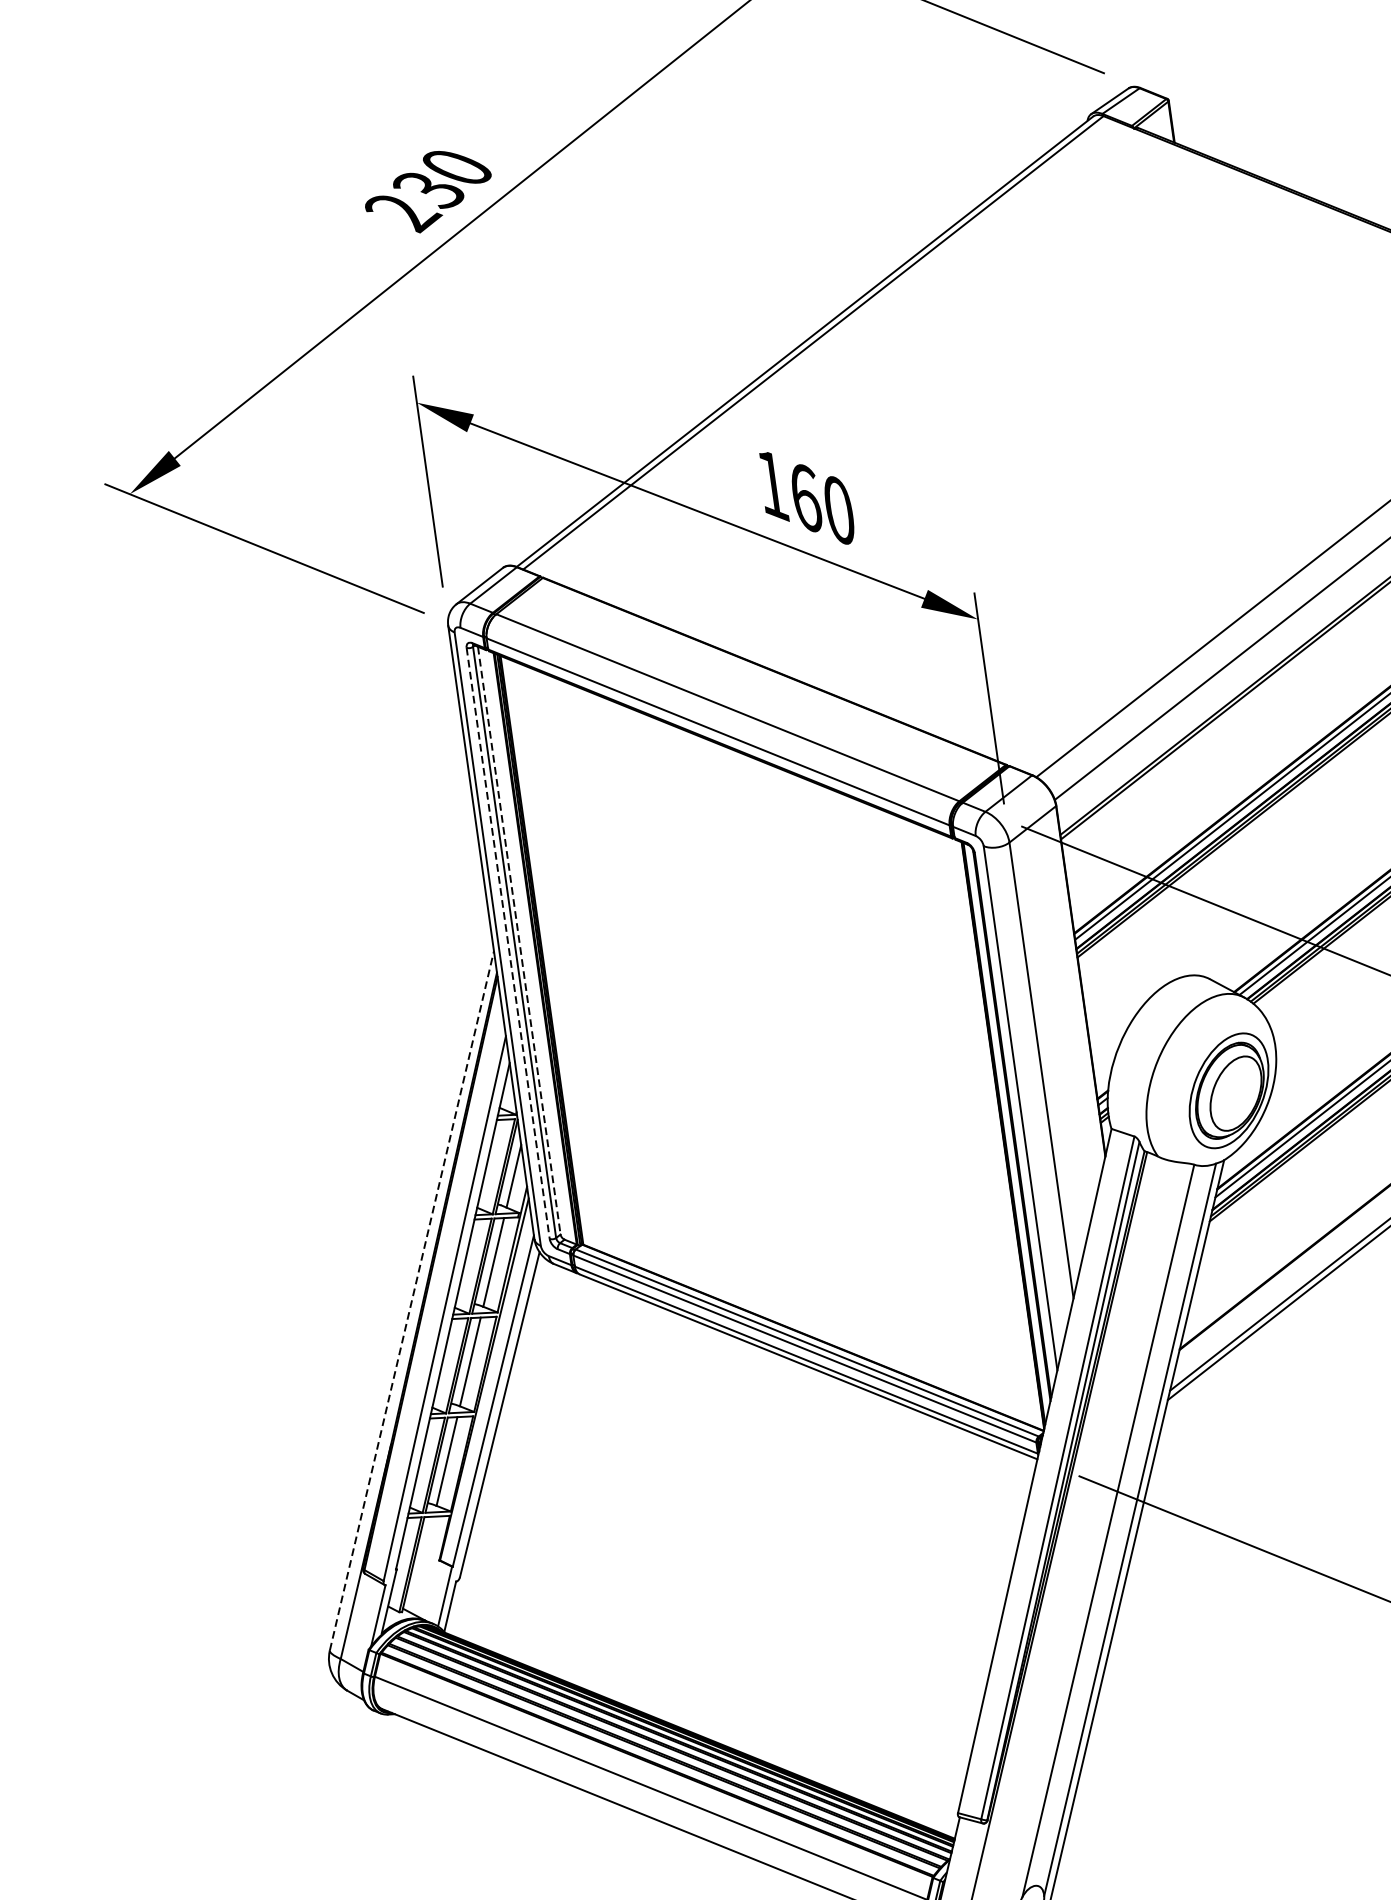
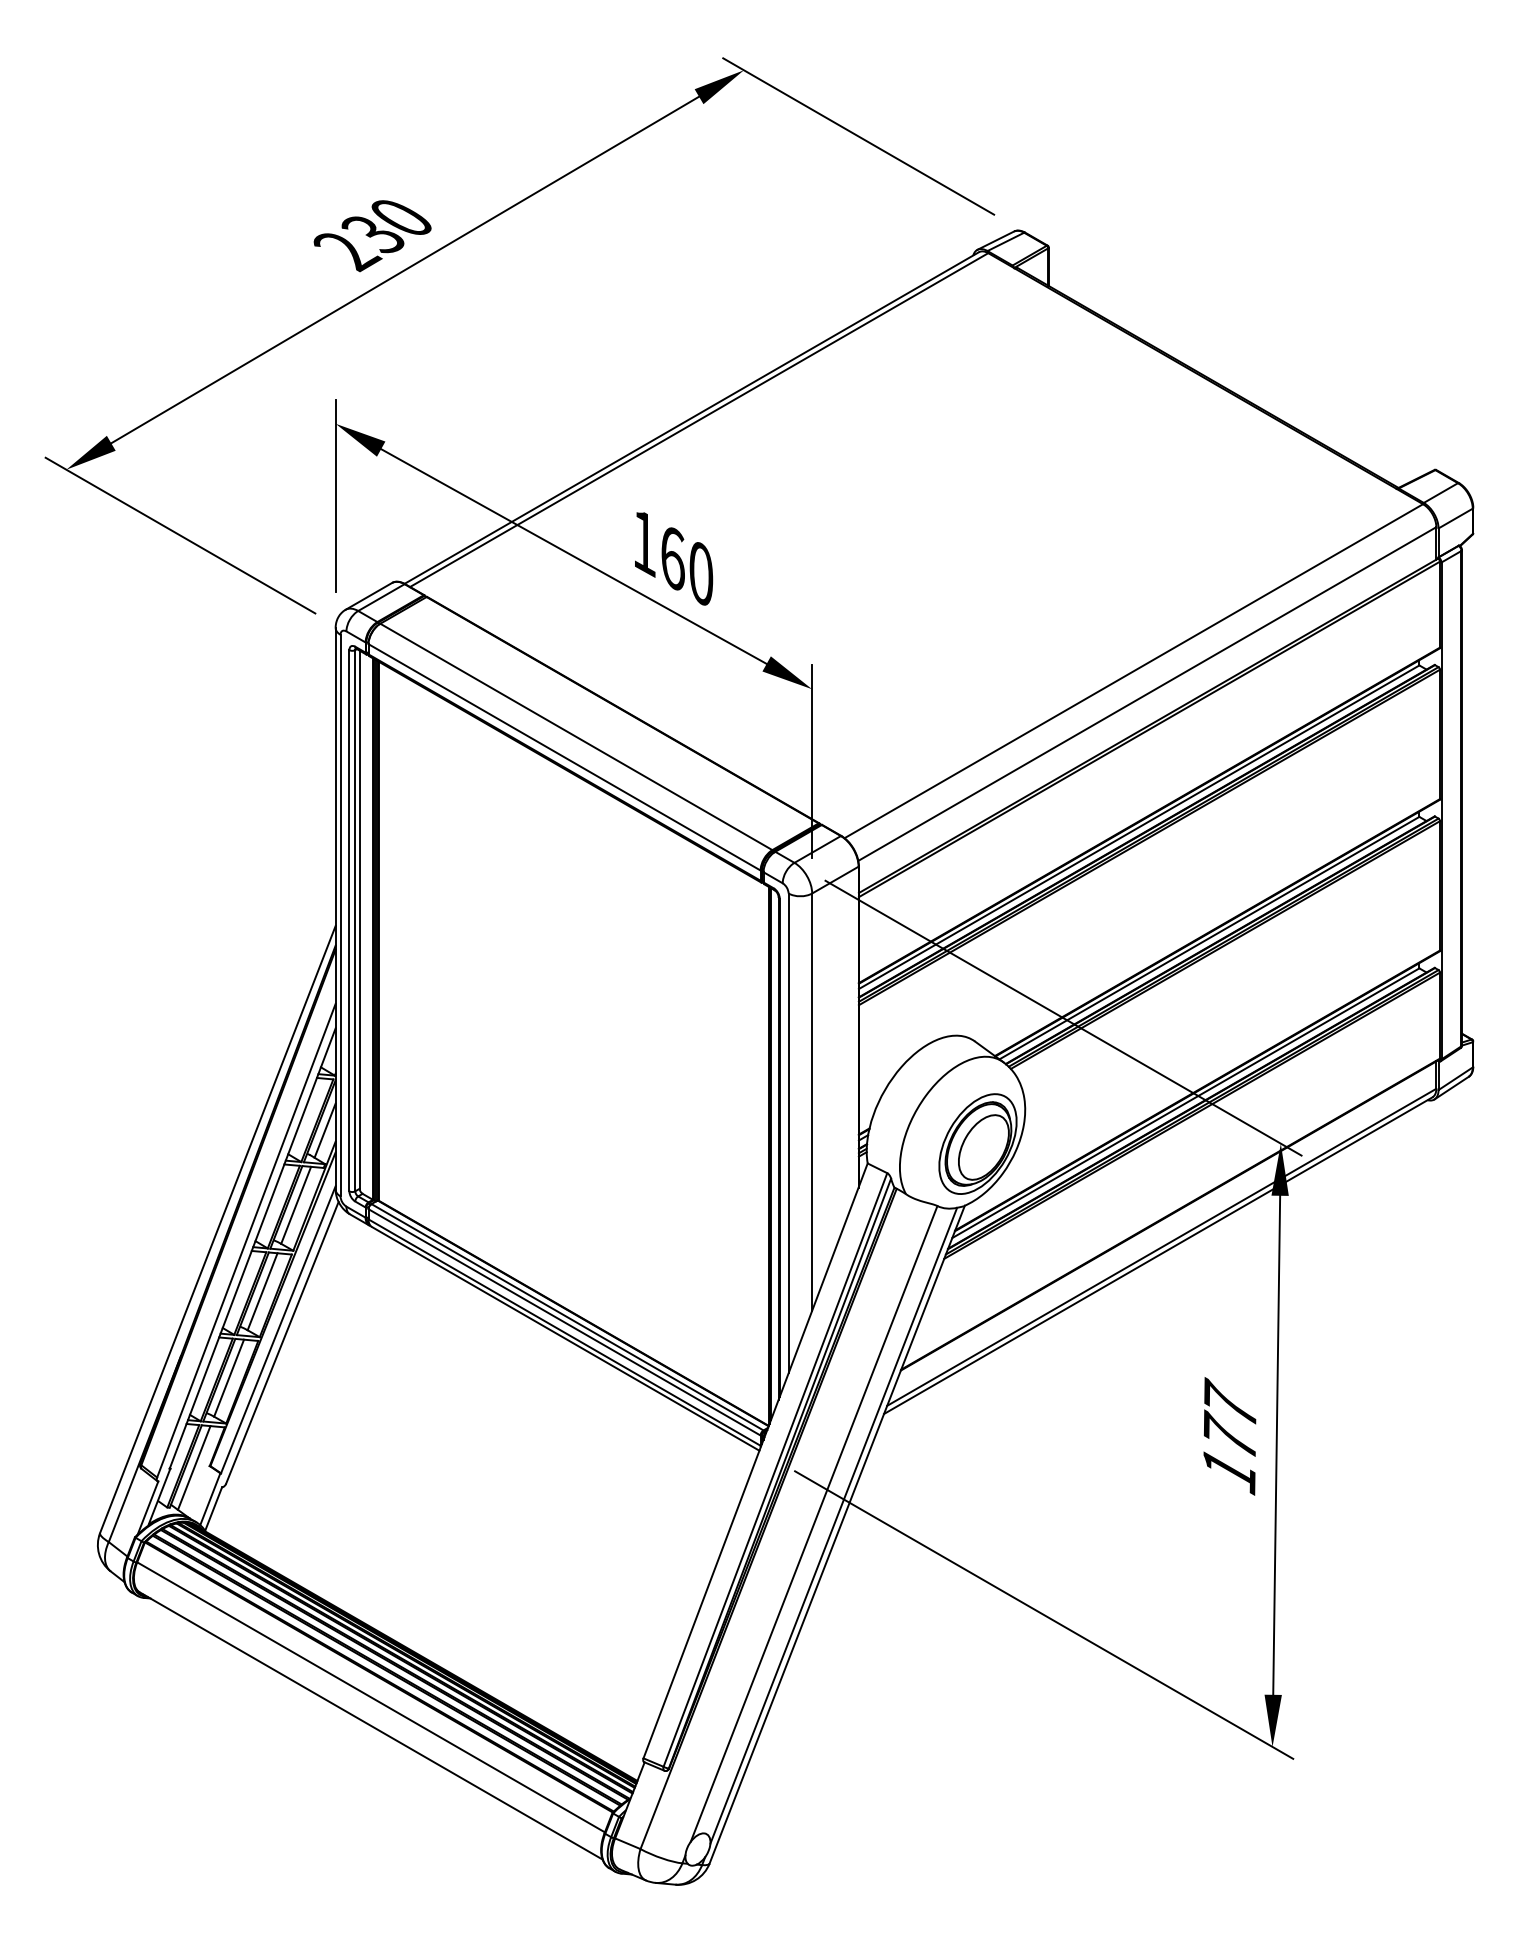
line: (519, 941) -> (359, 920), dashed -> solid
line: (508, 943) -> (349, 920), dashed -> solid
line: (411, 1300) -> (217, 1229), dashed -> solid
line: (422, 1564) -> (194, 1467), added

